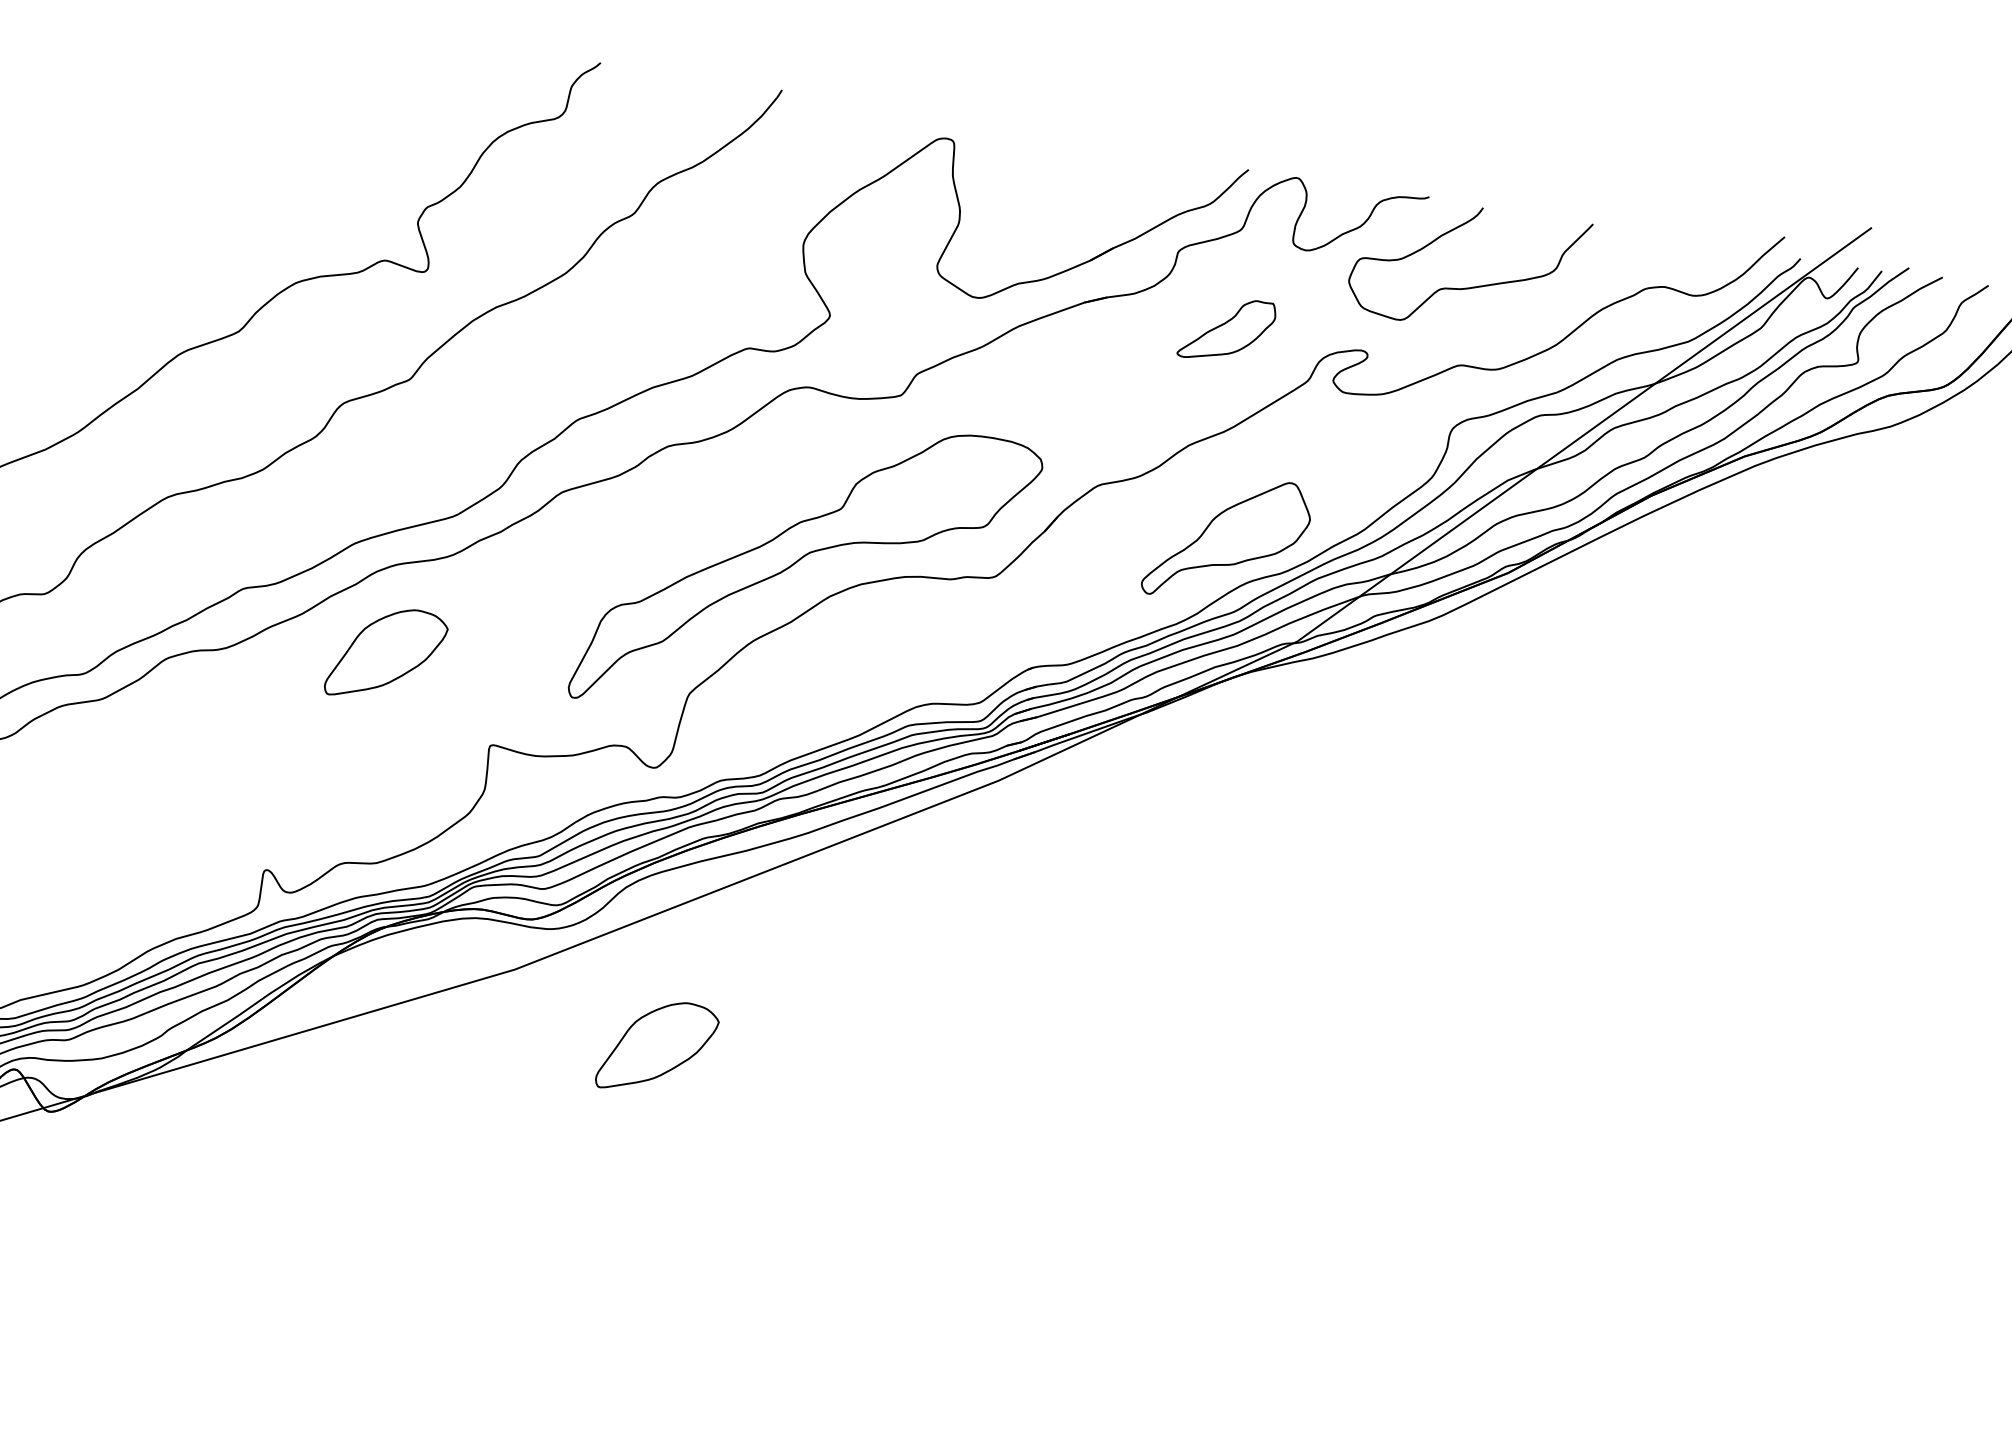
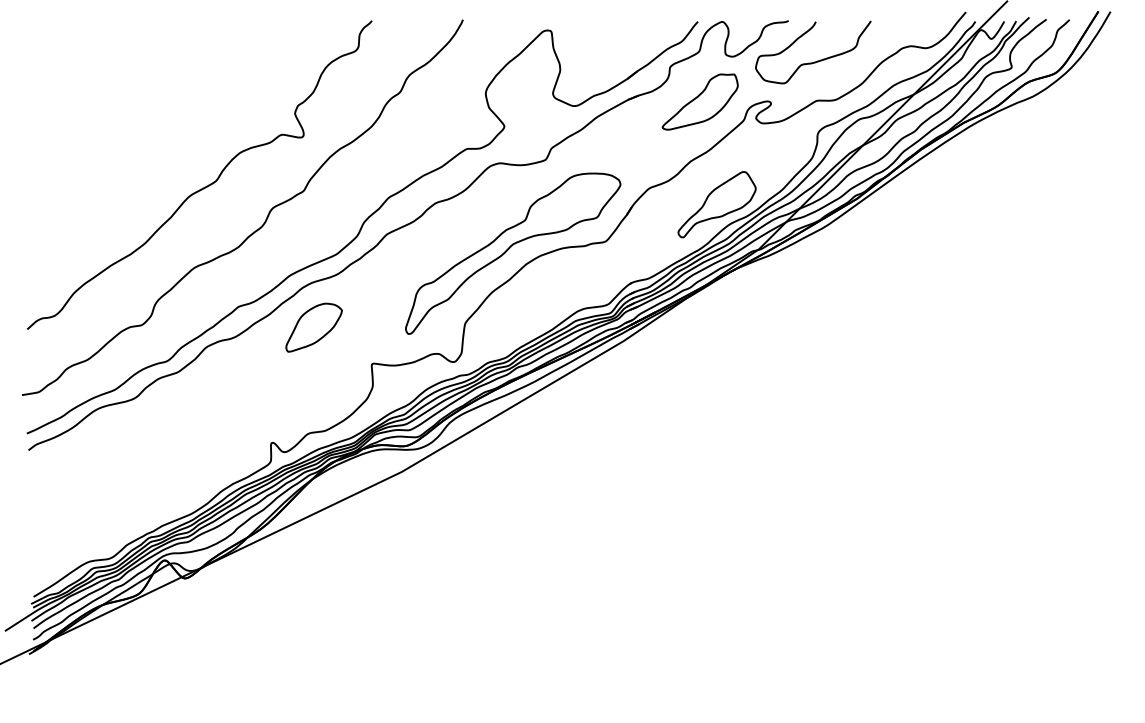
part: (1226, 328) -> (699, 101), size x1.67
part: (656, 1046) -> (477, 498), removed

